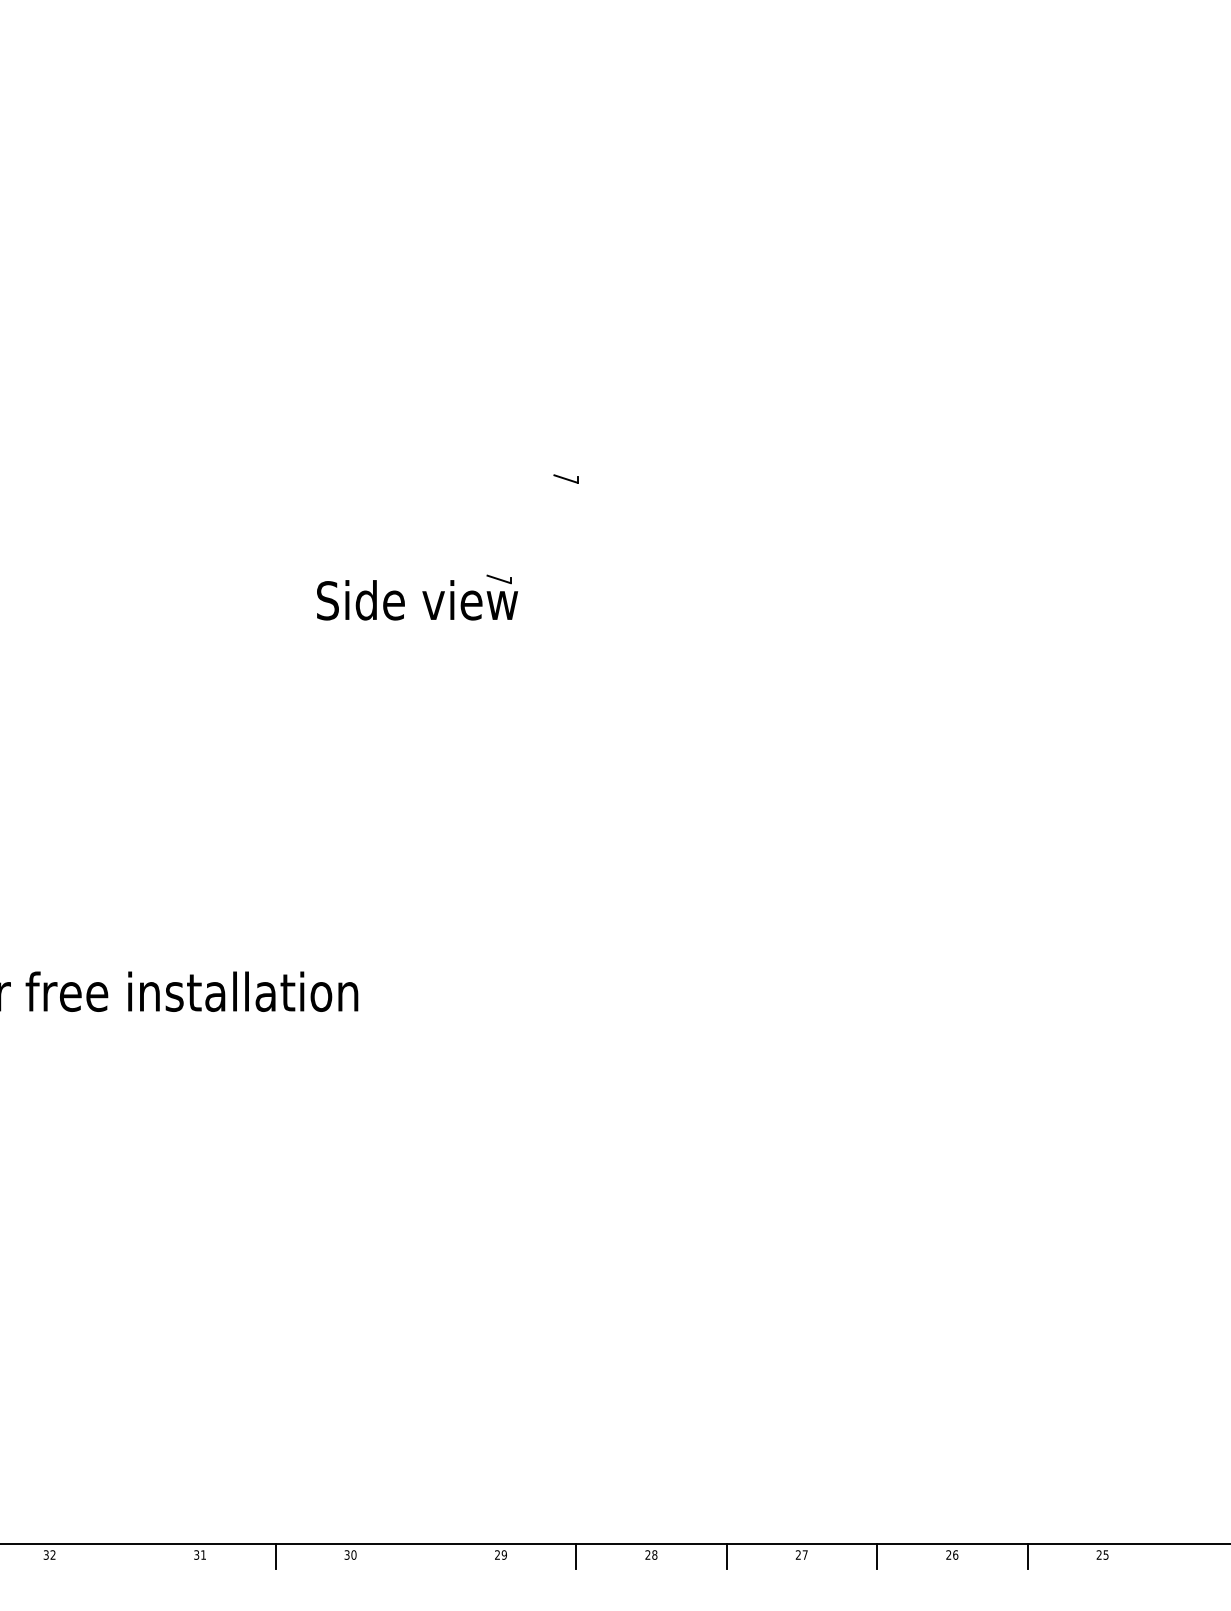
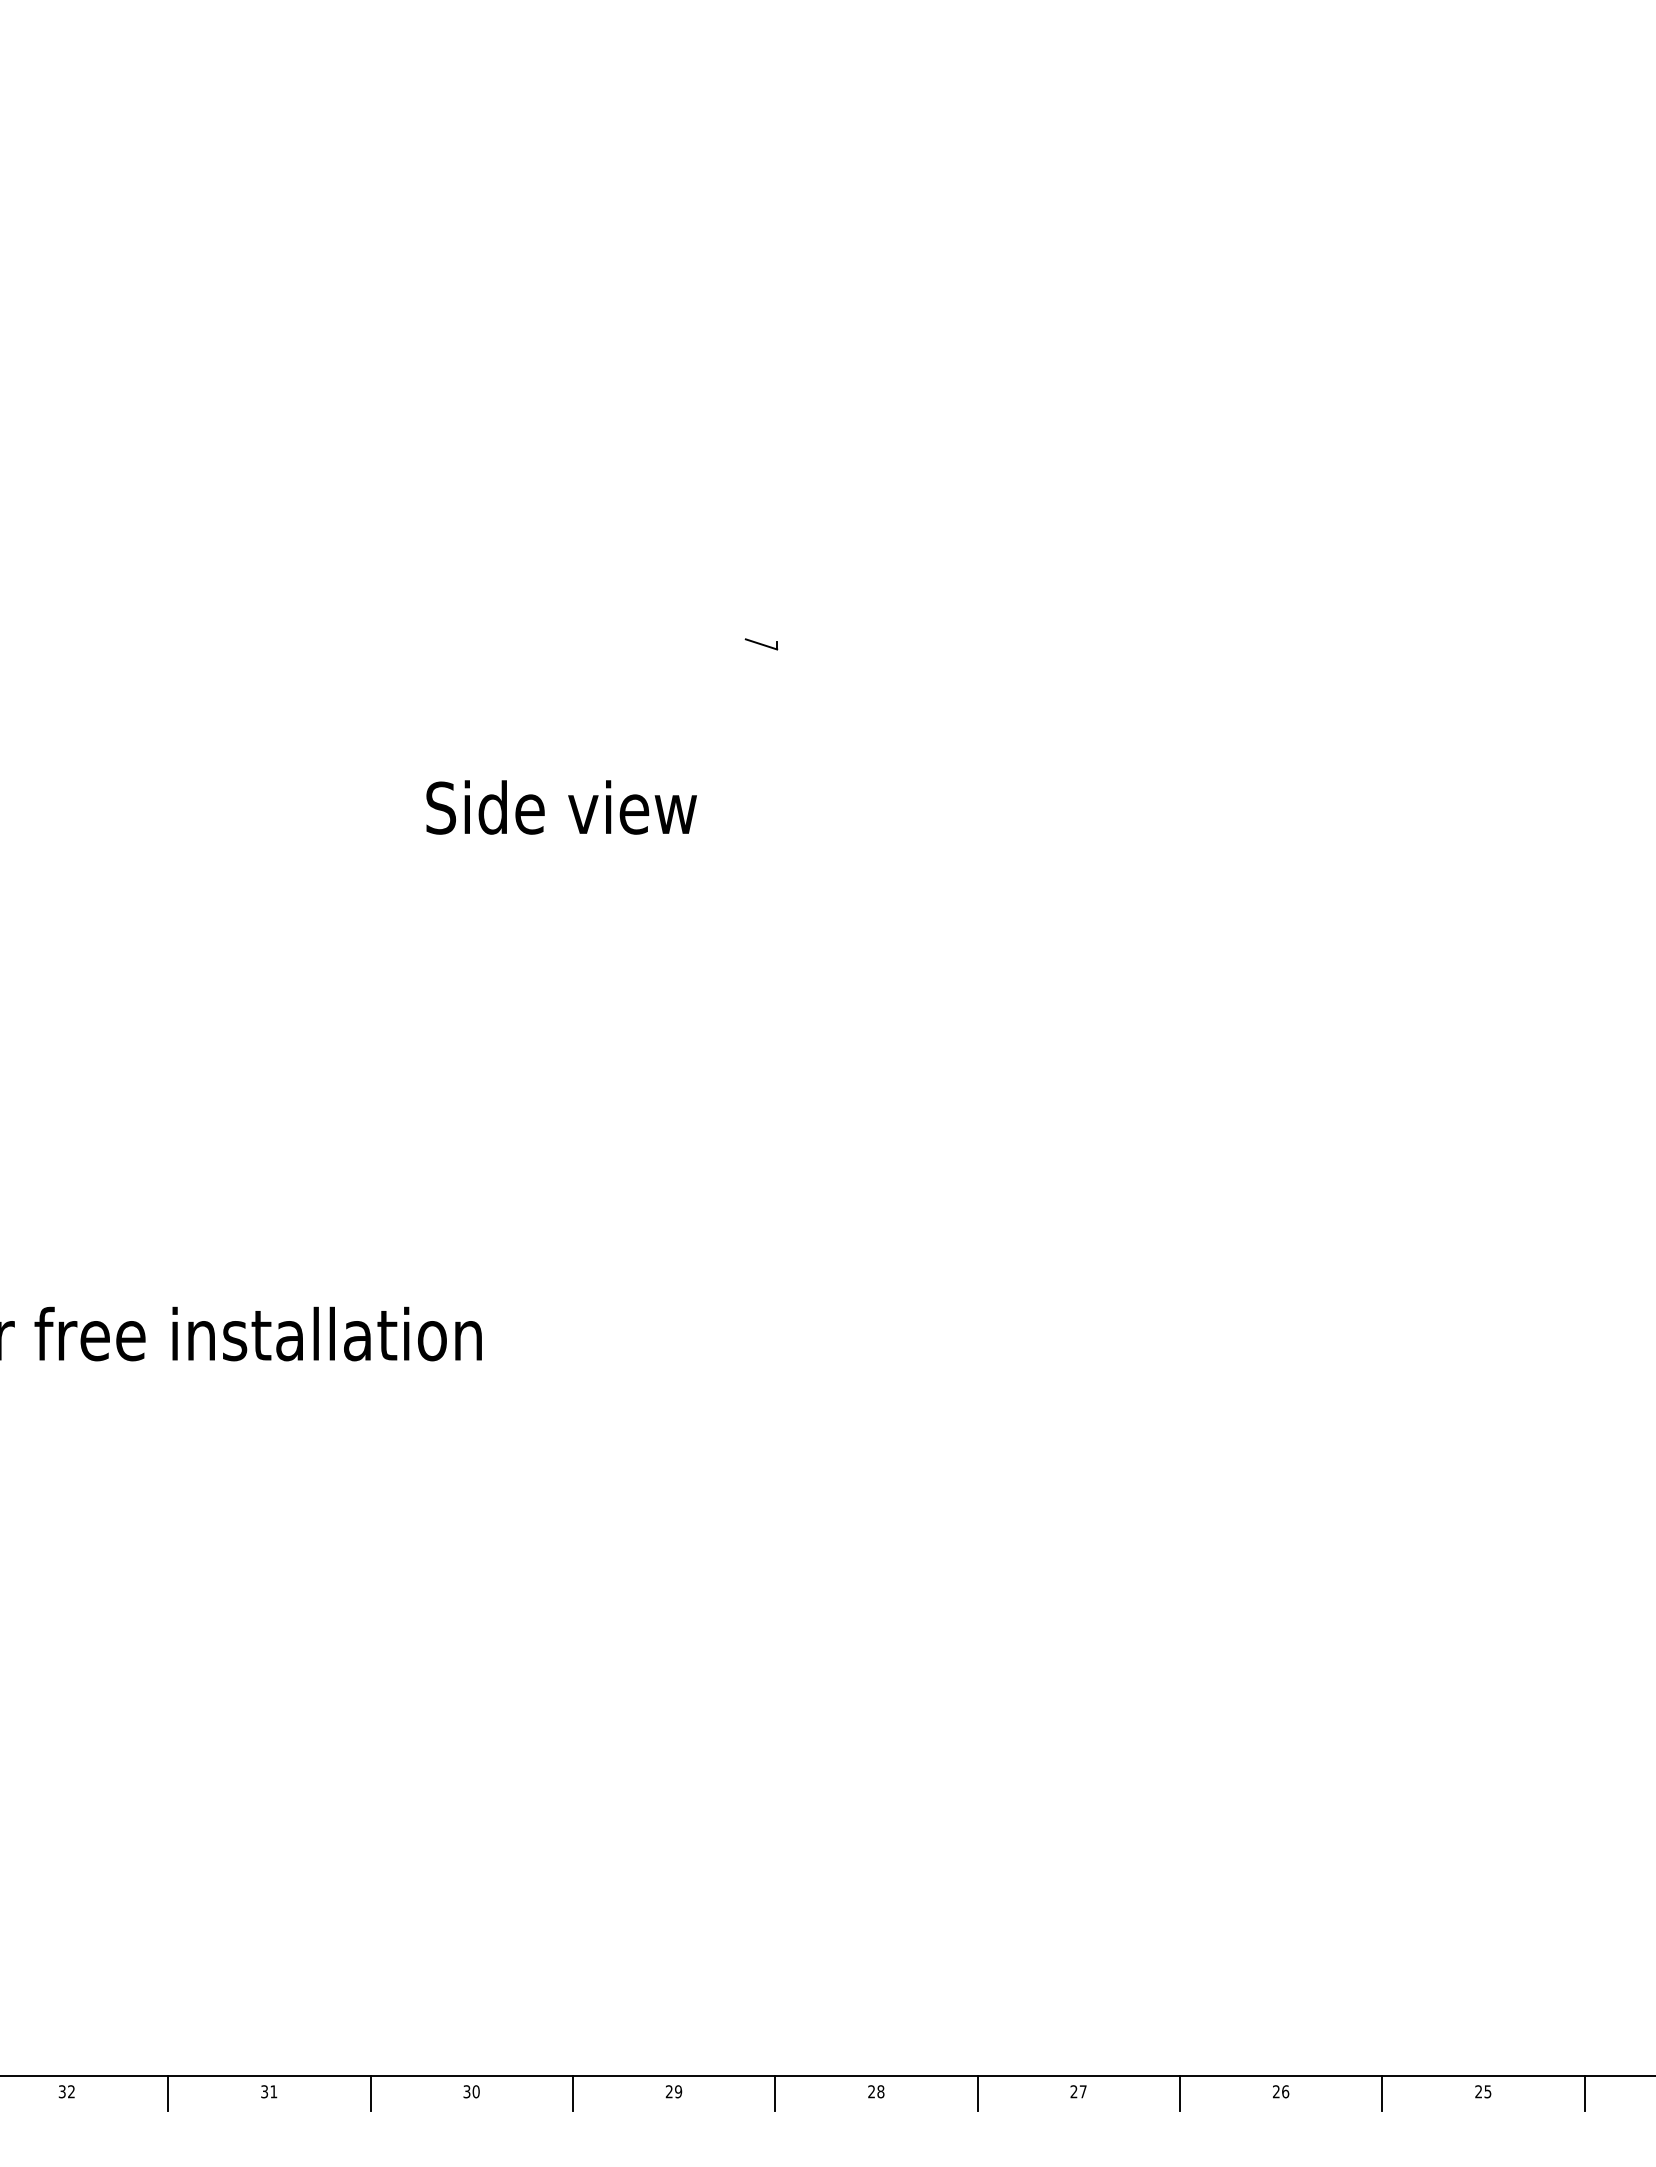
part: (499, 579) -> (671, 779), removed
line: (125, 1556) -> (168, 2093), added
line: (426, 1556) -> (573, 2093), added
line: (1177, 1556) -> (1584, 2093), added

